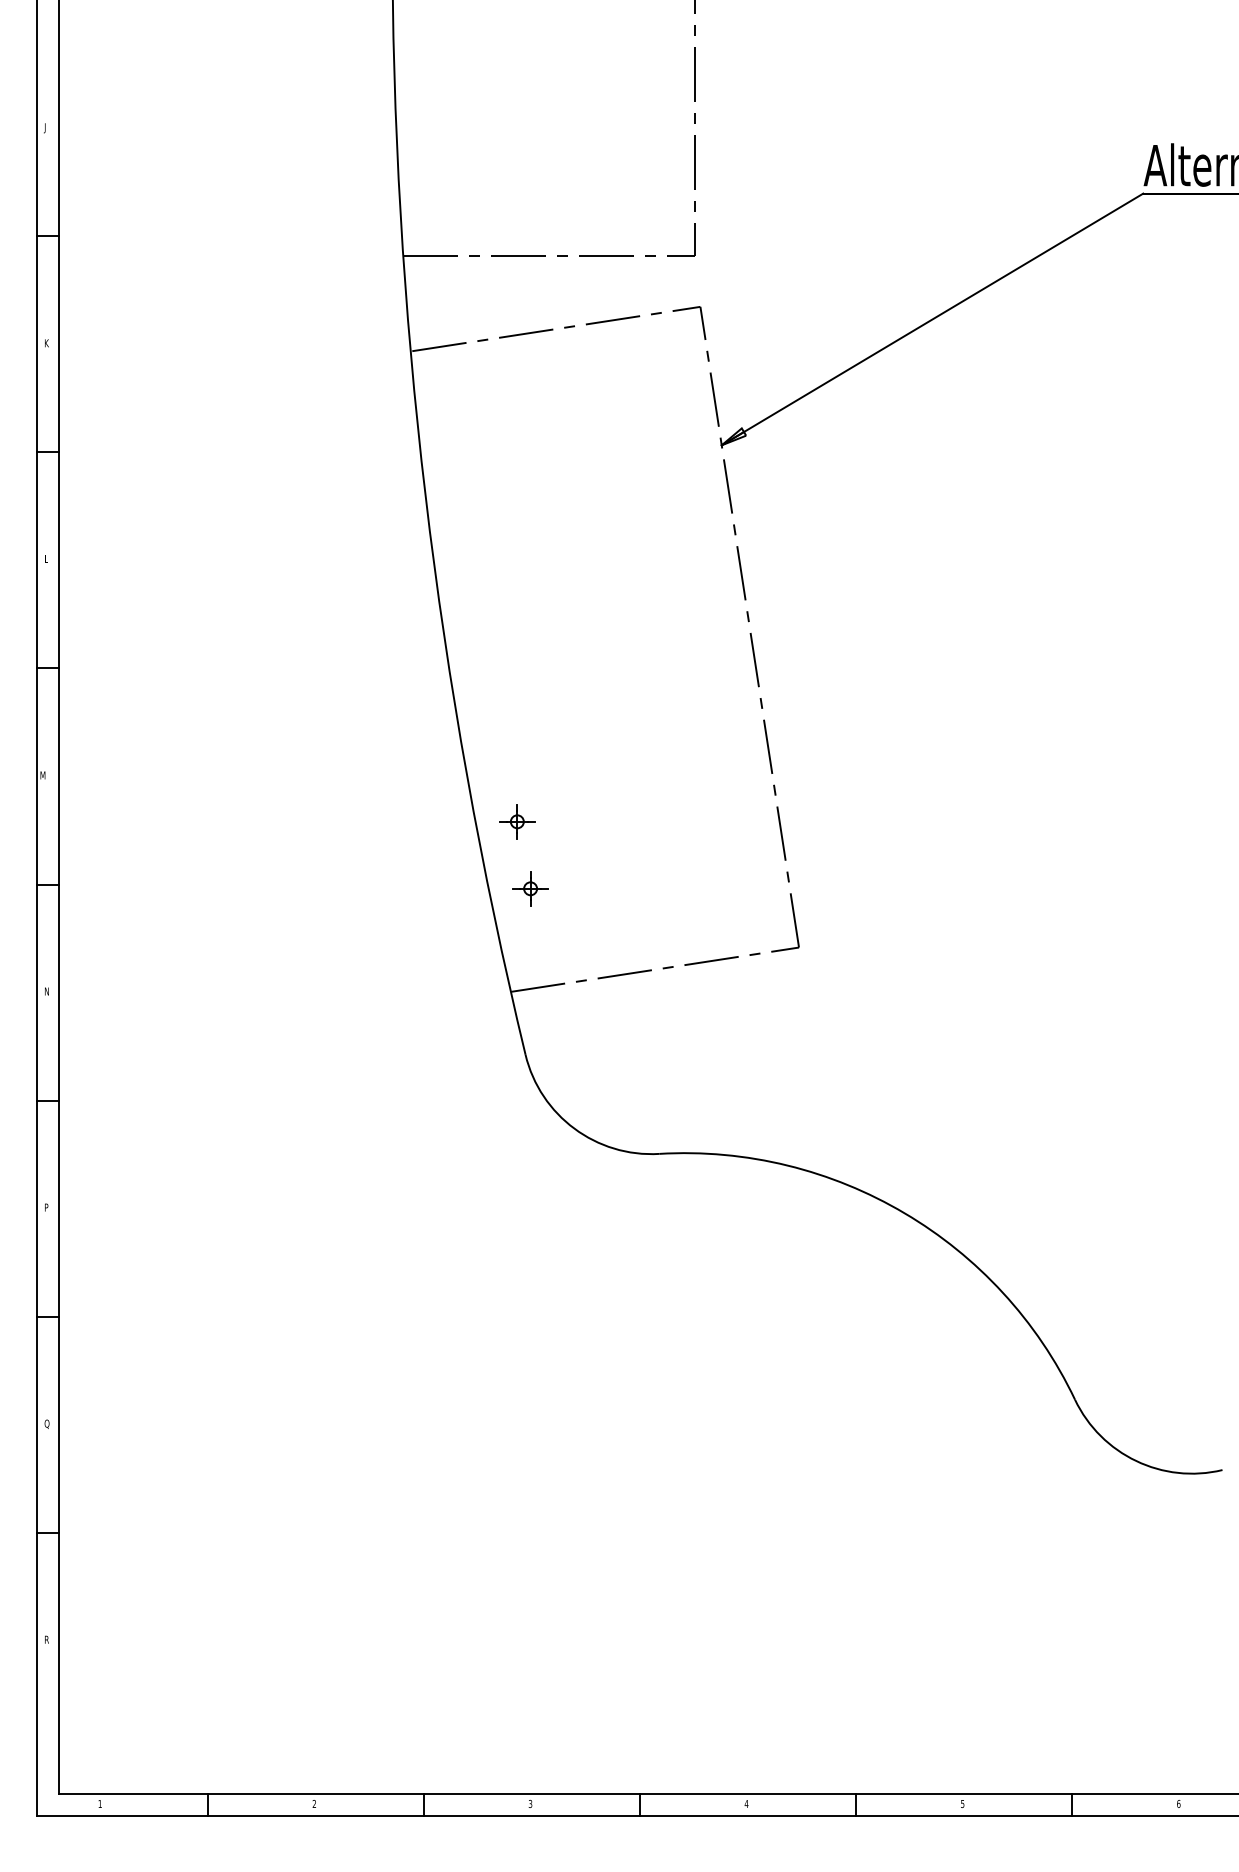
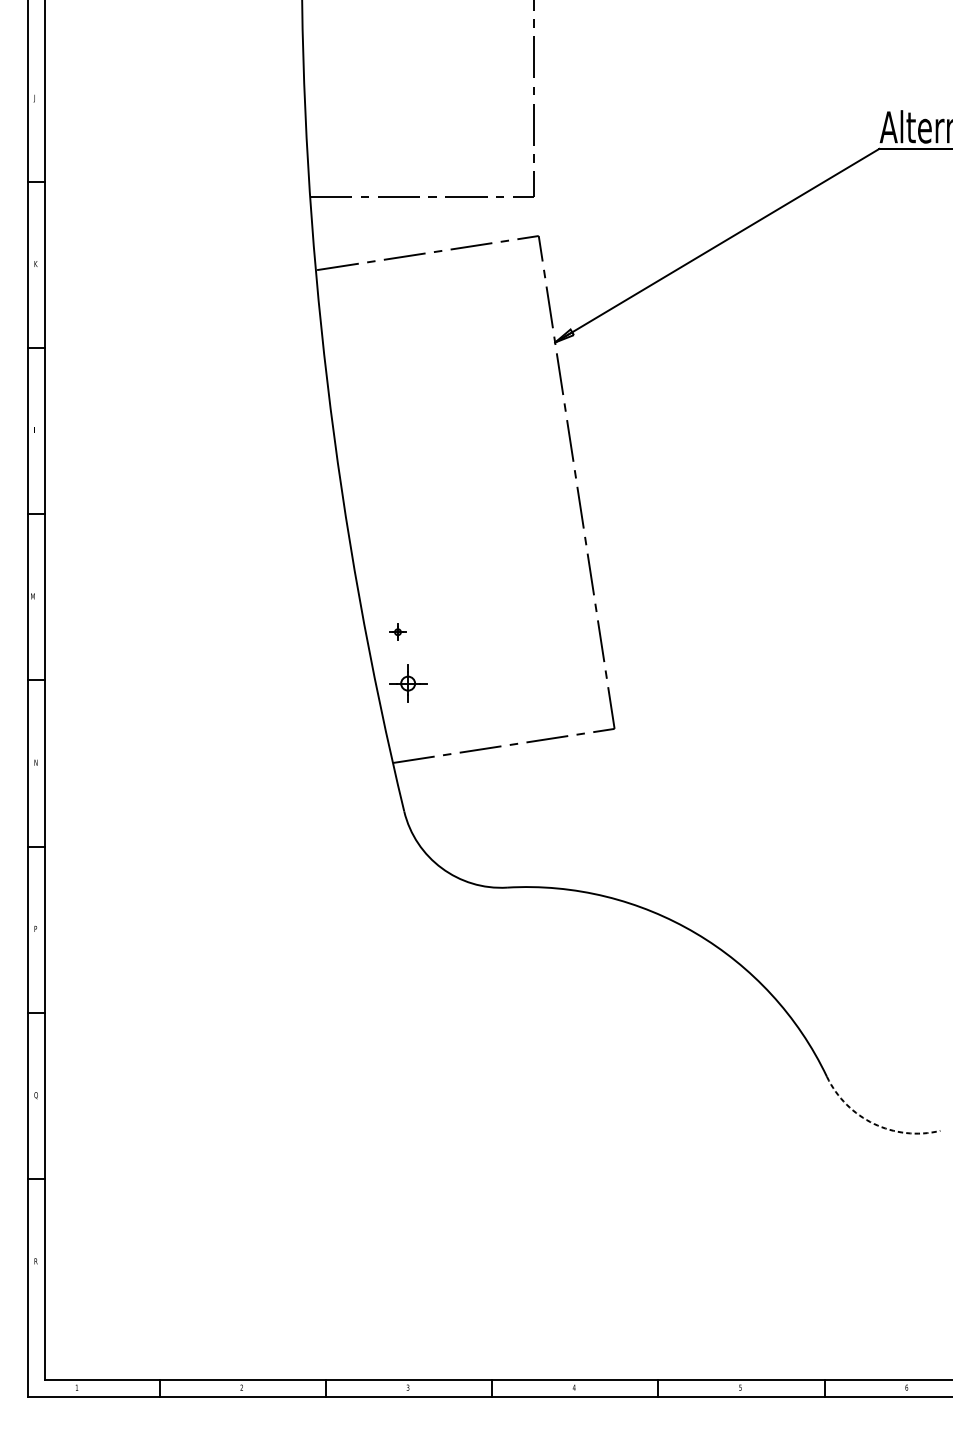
part: (517, 821) -> (398, 631), size x0.6
part: (530, 888) -> (408, 683), size x1.4
arc: (1136, 1461) -> (874, 1124), solid -> dashed

